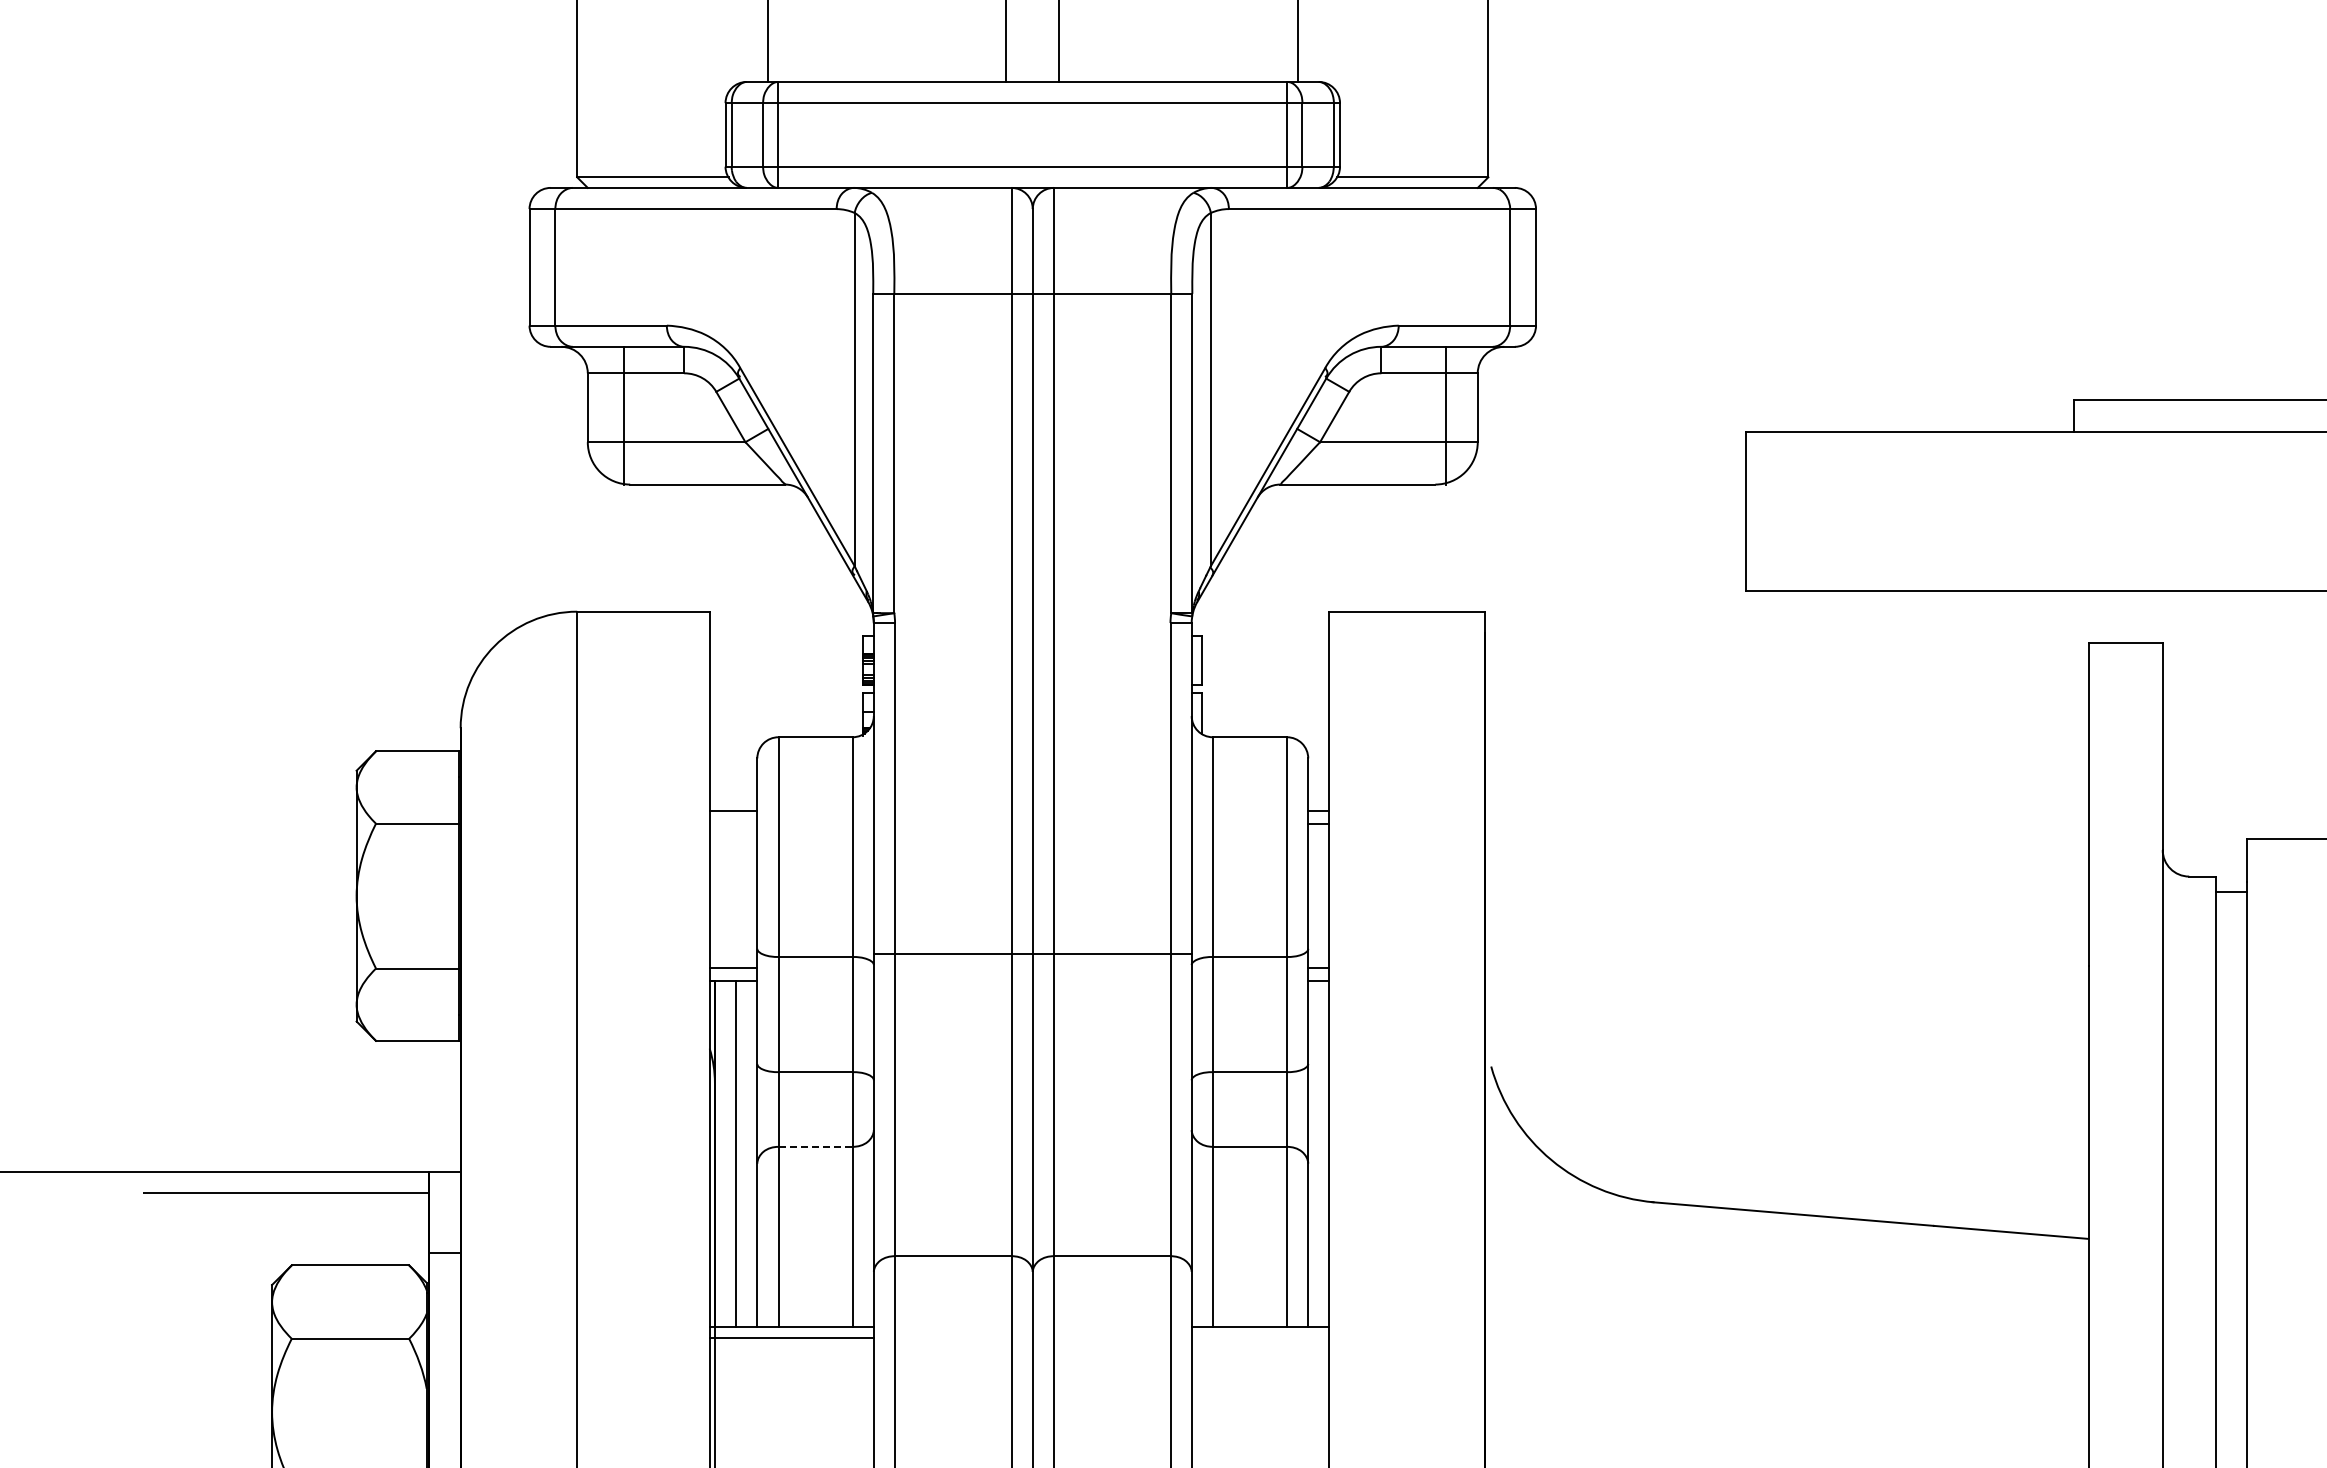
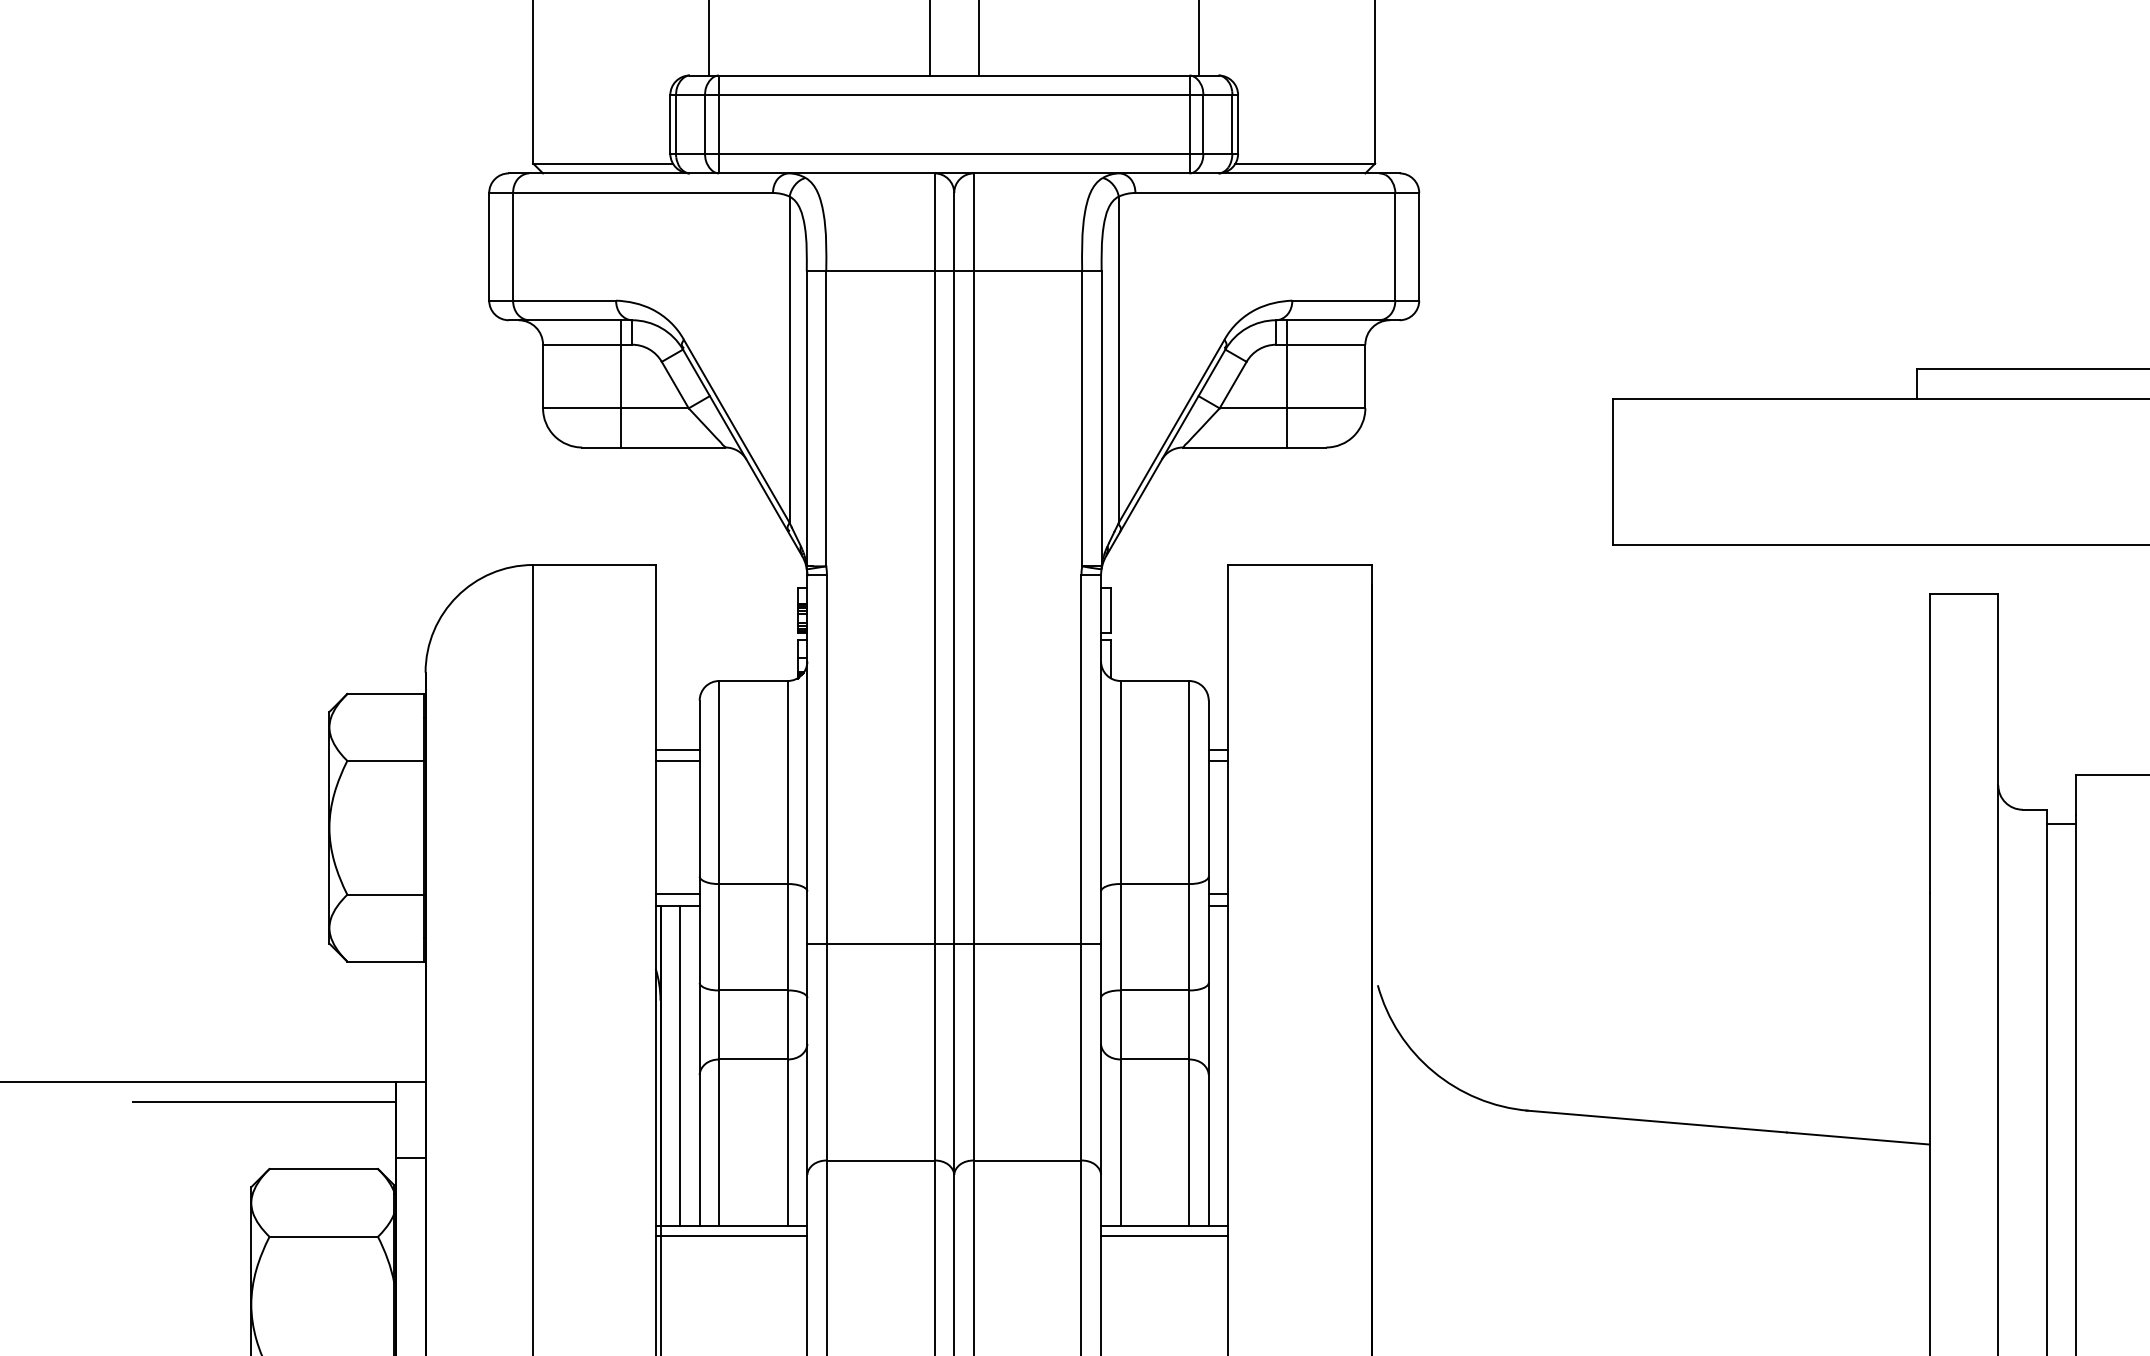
line: (623, 415) -> (621, 383), moved
line: (1446, 415) -> (1287, 383), moved
line: (733, 824) -> (677, 761), added
line: (1032, 954) -> (953, 944), moved
line: (816, 1146) -> (754, 1059), dashed -> solid
line: (1260, 1337) -> (1164, 1235), added

